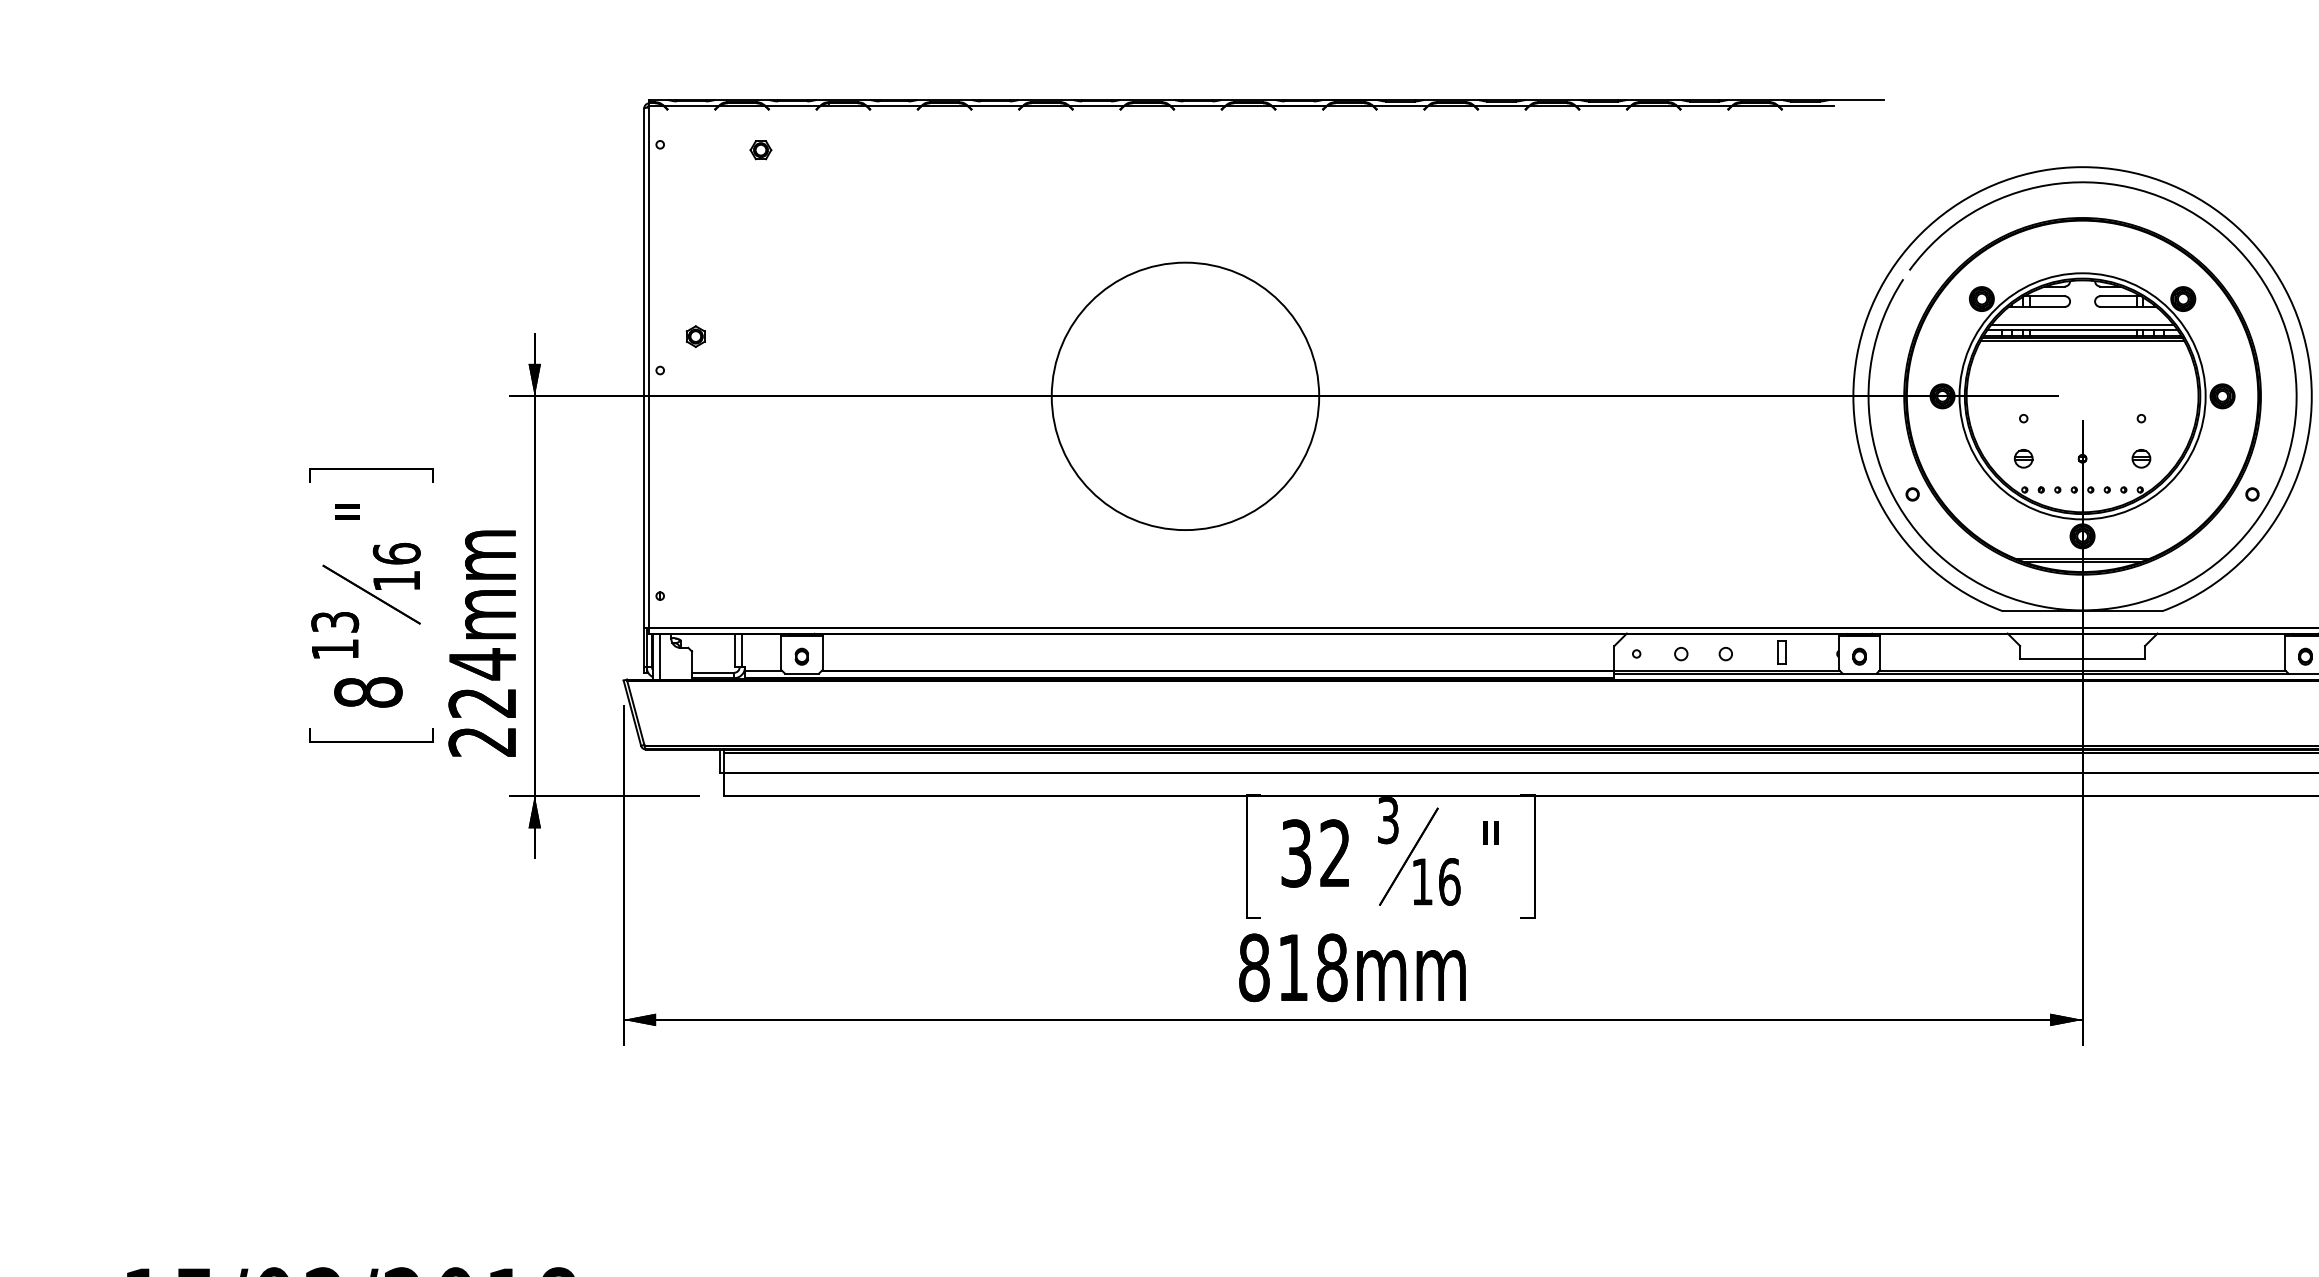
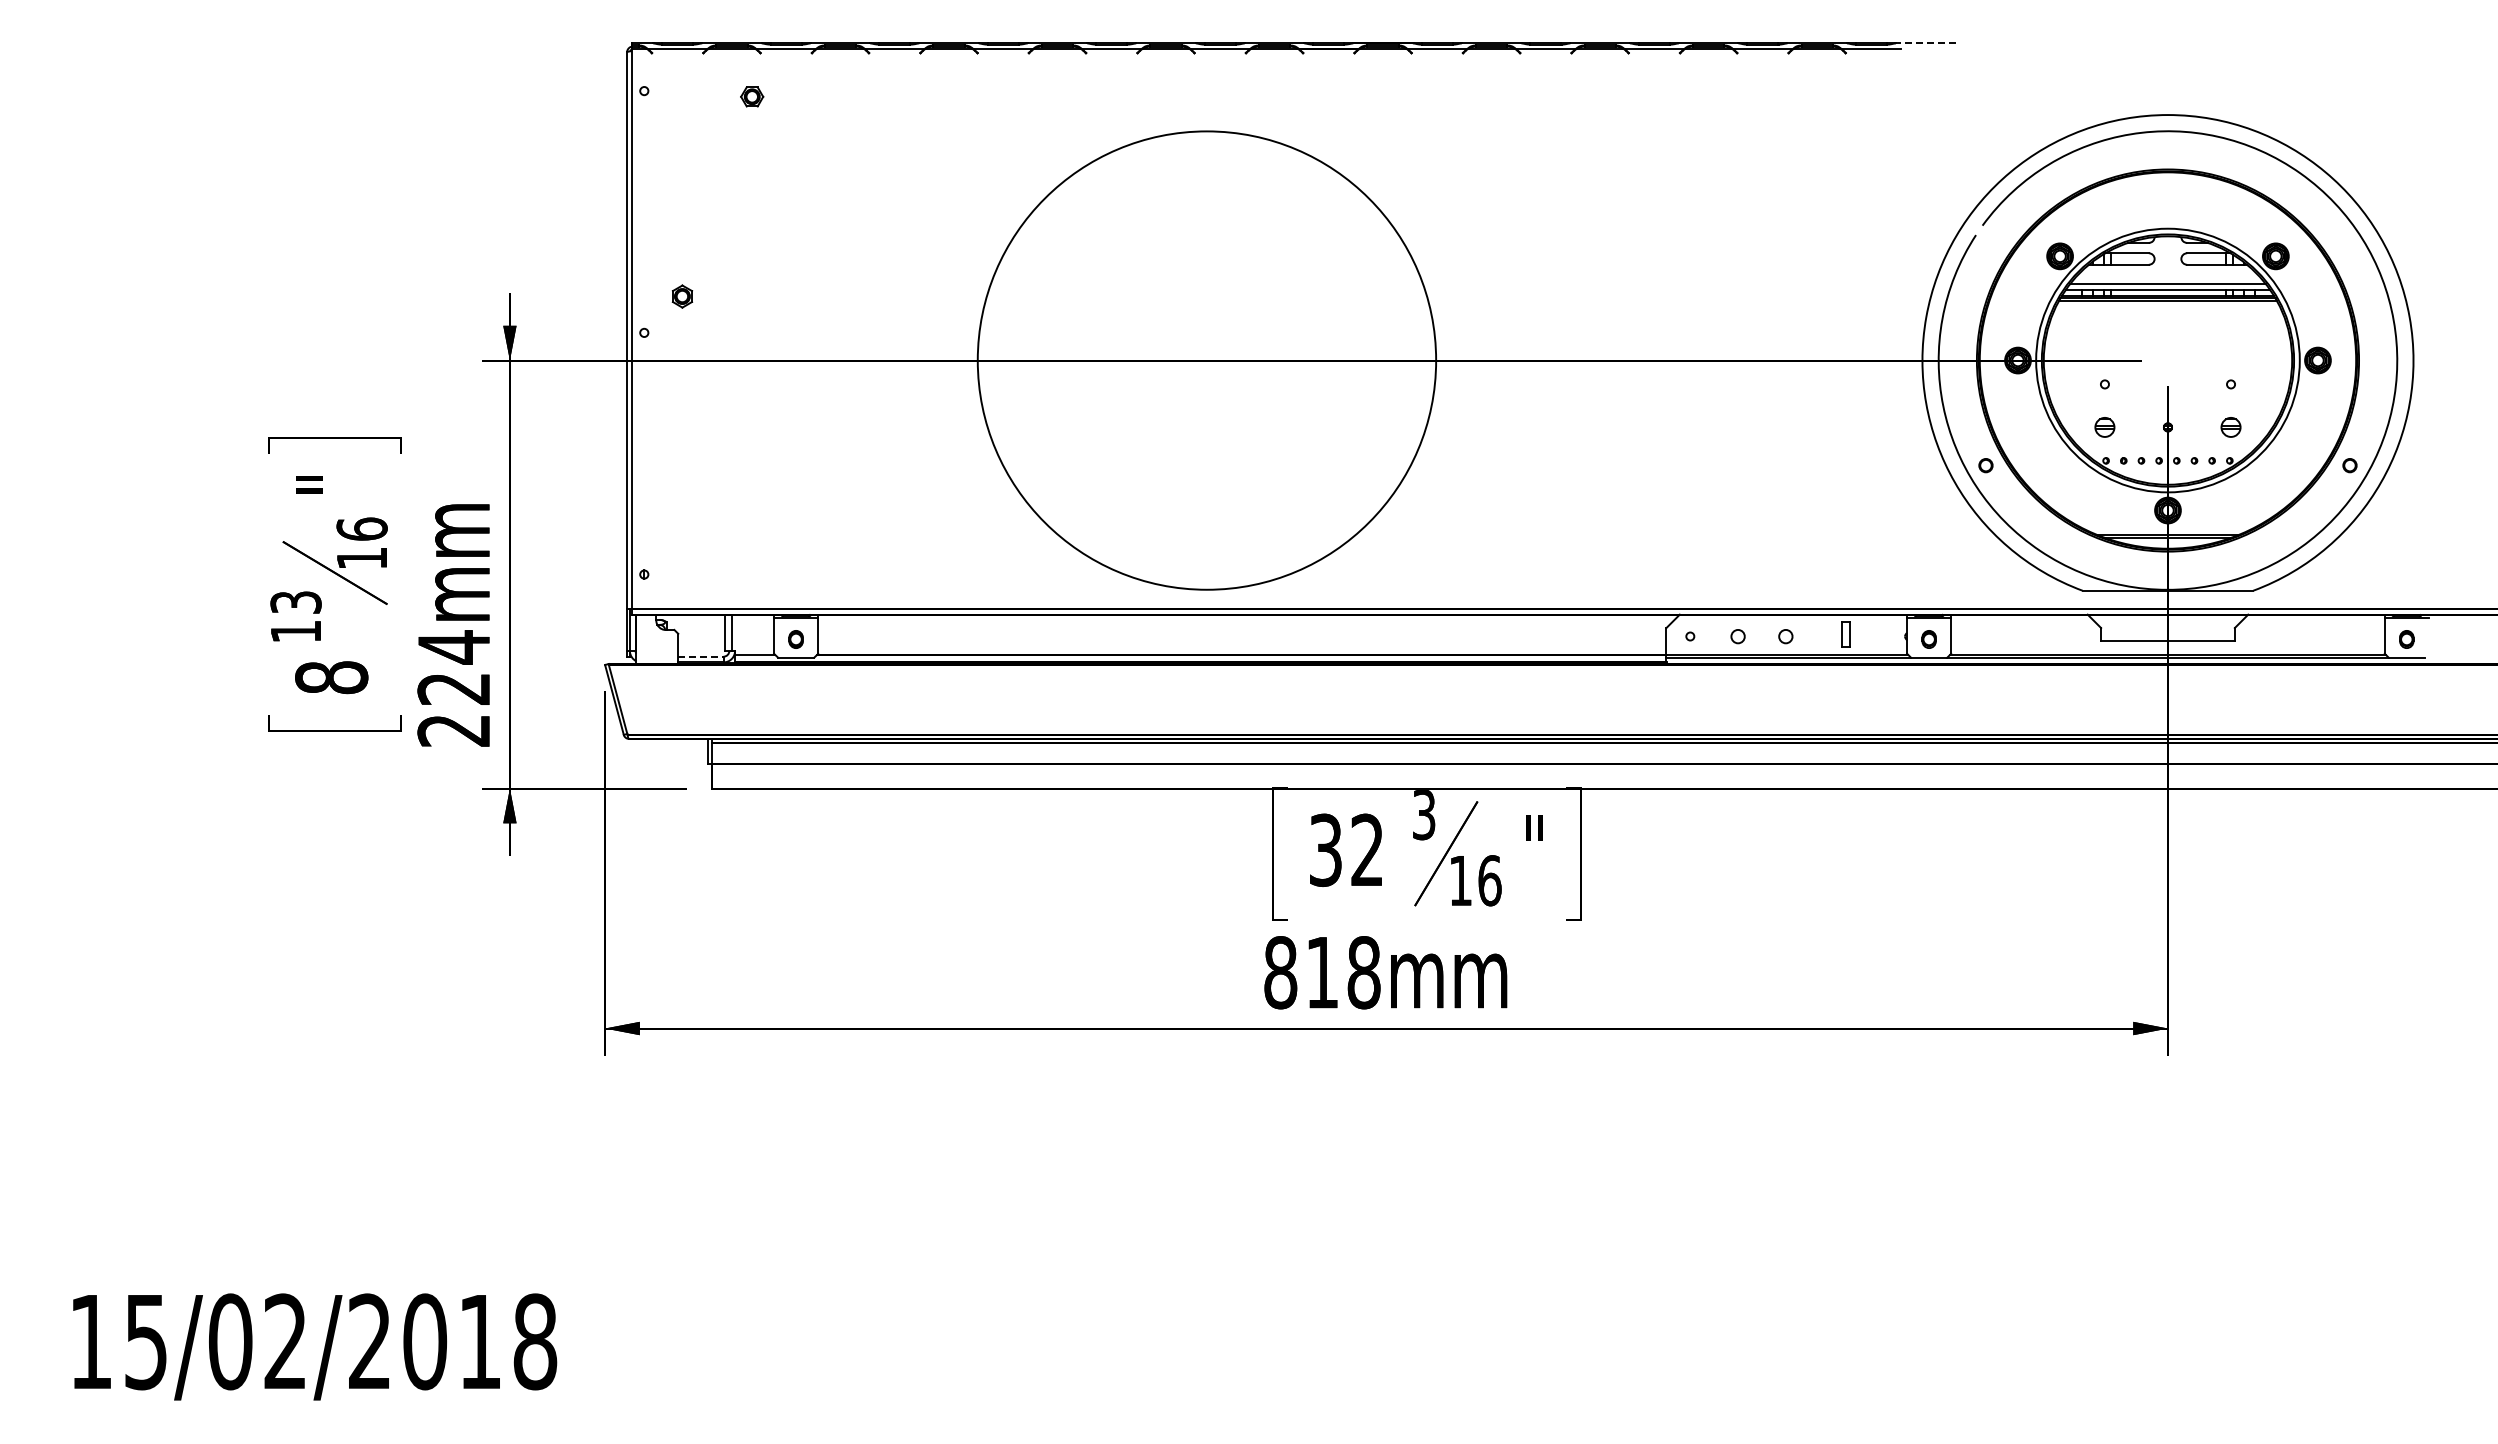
line: (1856, 100) -> (1925, 43), solid -> dashed
circle: (1185, 396) -> (1206, 360), size x1.6
line: (659, 656) -> (643, 639), removed
line: (712, 672) -> (700, 656), solid -> dashed

